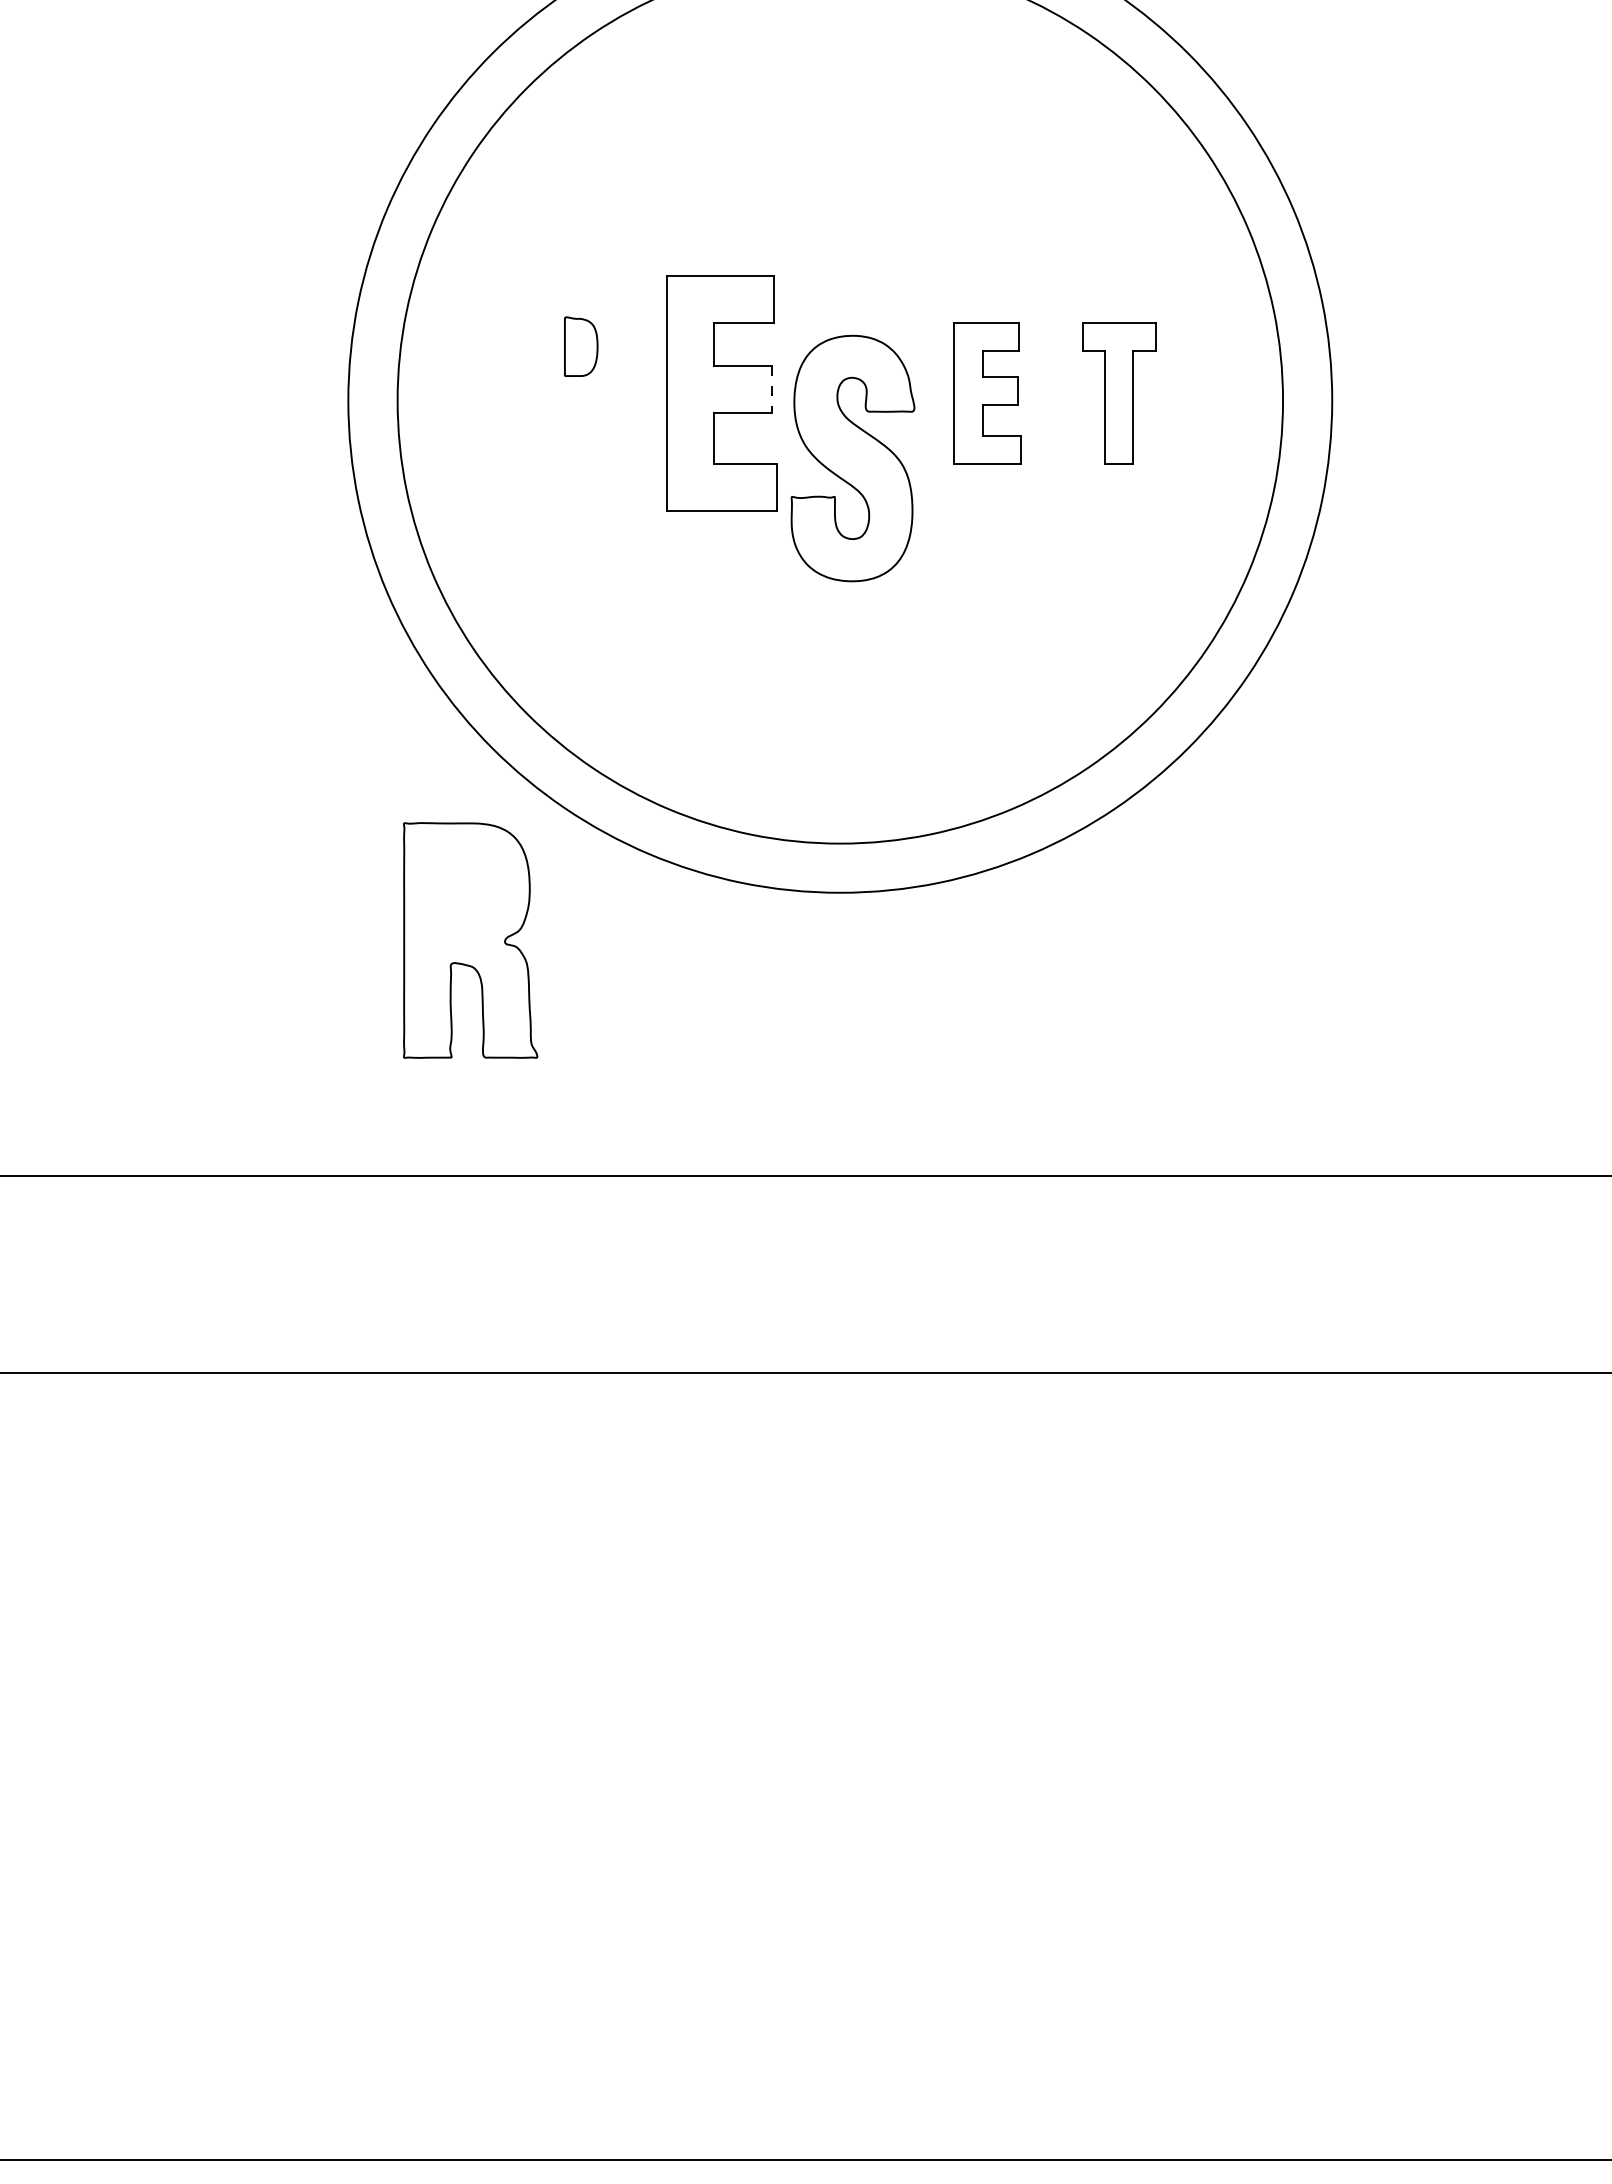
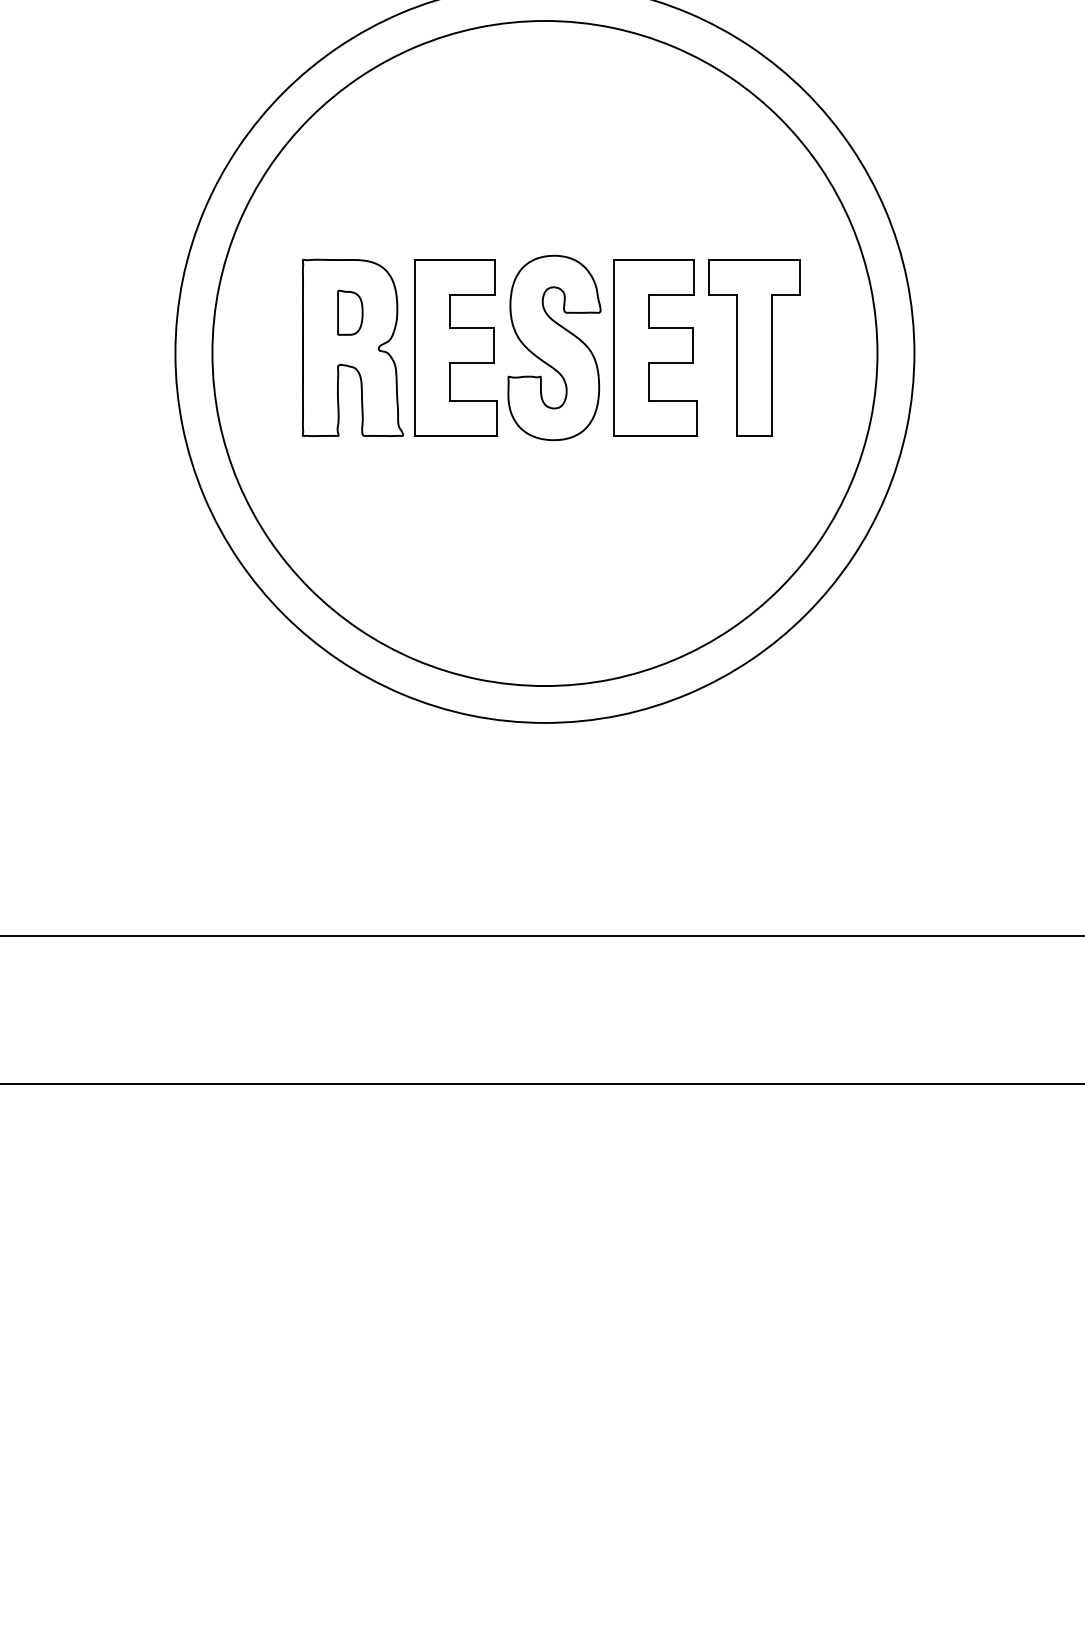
line: (772, 390) -> (494, 345), dashed -> solid
part: (987, 393) -> (655, 347), size x1.67
part: (1119, 393) -> (754, 347), size x1.67
part: (852, 458) -> (554, 347), moved
part: (470, 940) -> (352, 347), moved

